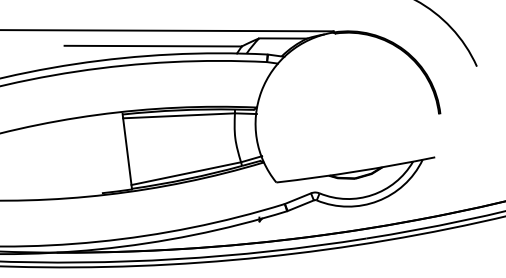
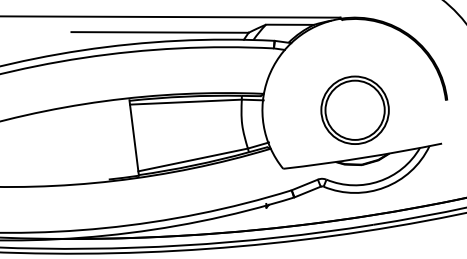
part: (347, 123) -> (354, 109), added

